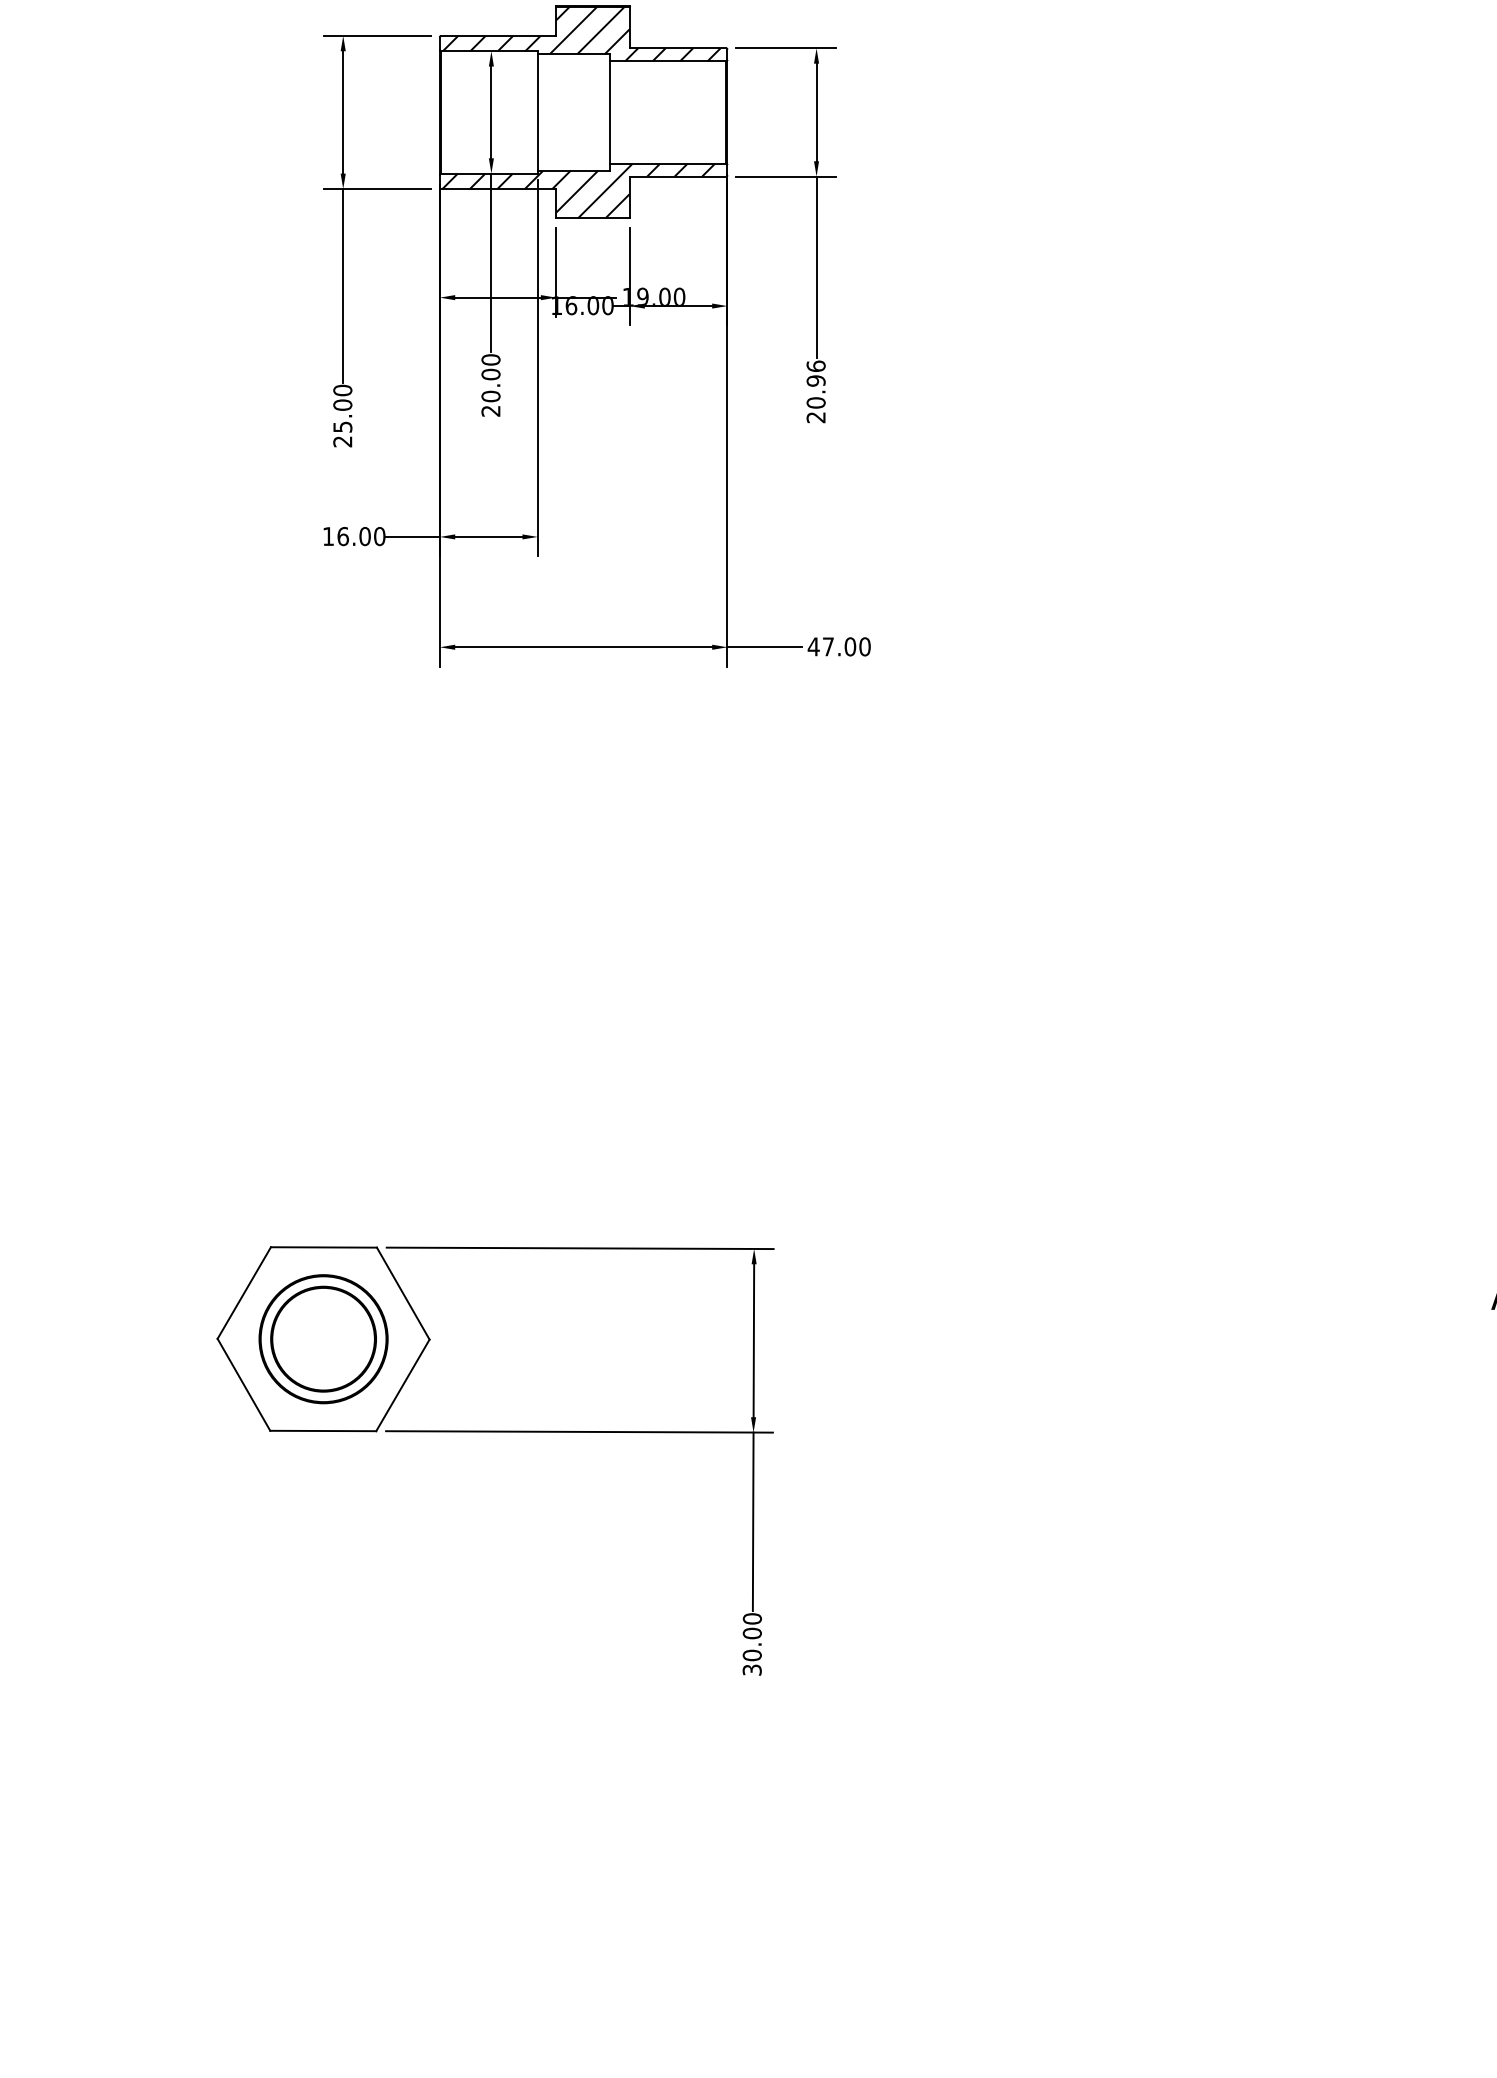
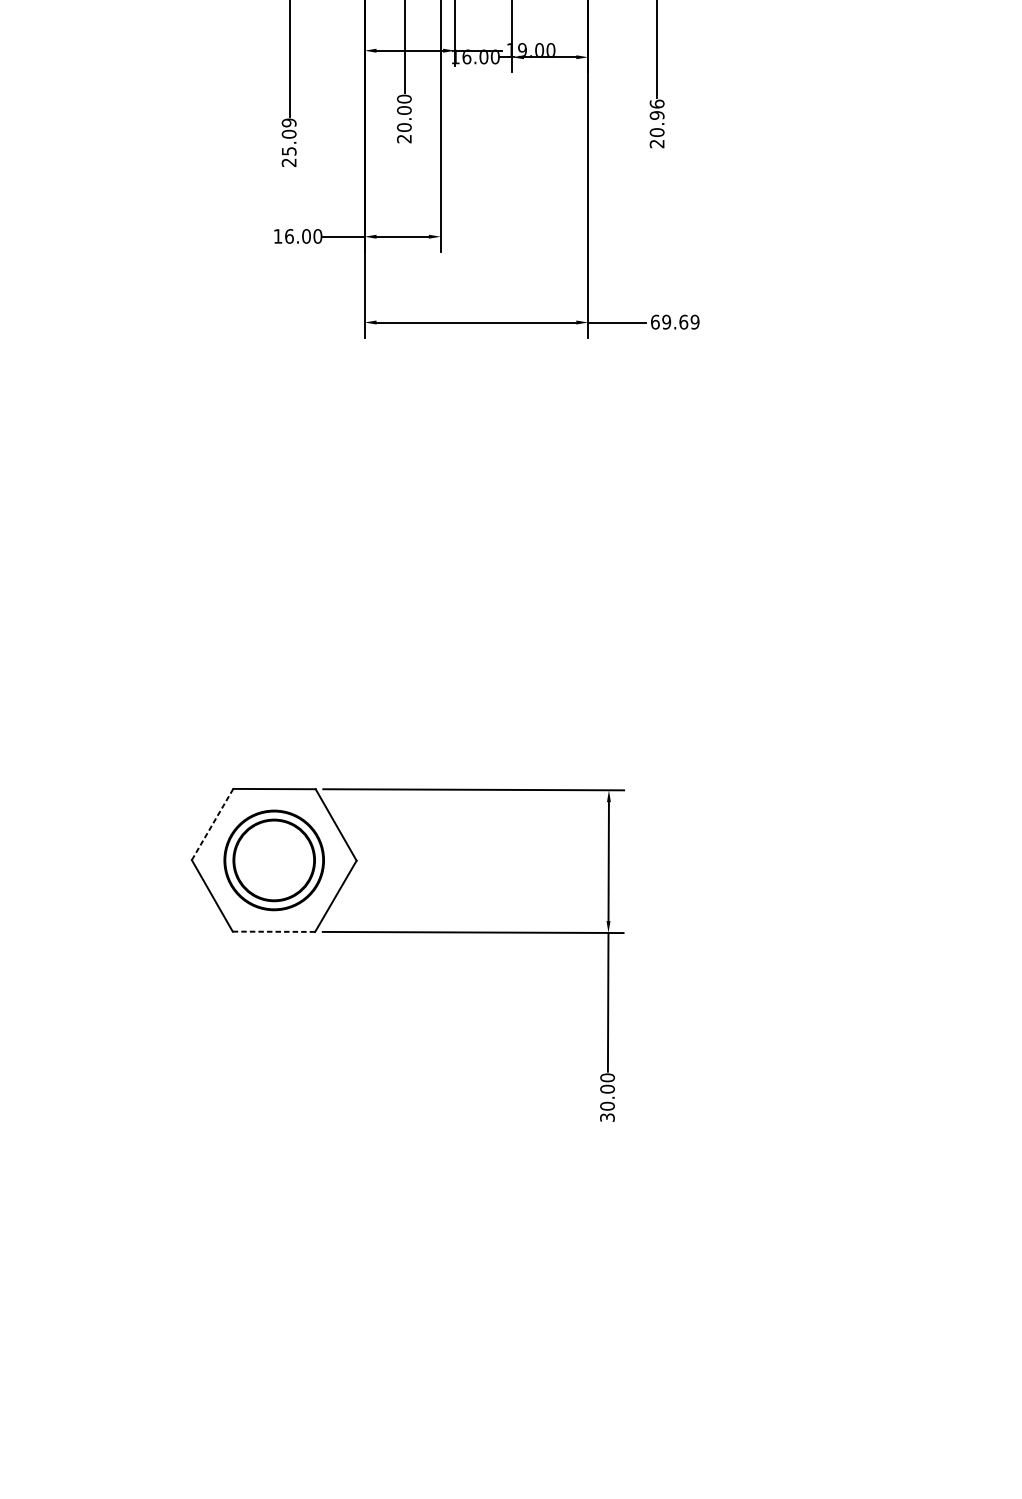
text: (342, 390) -> (288, 122), 25.00 -> 25.09
text: (838, 646) -> (674, 321), 47.00 -> 69.69
line: (244, 1293) -> (212, 824), solid -> dashed
line: (323, 1431) -> (274, 932), solid -> dashed

